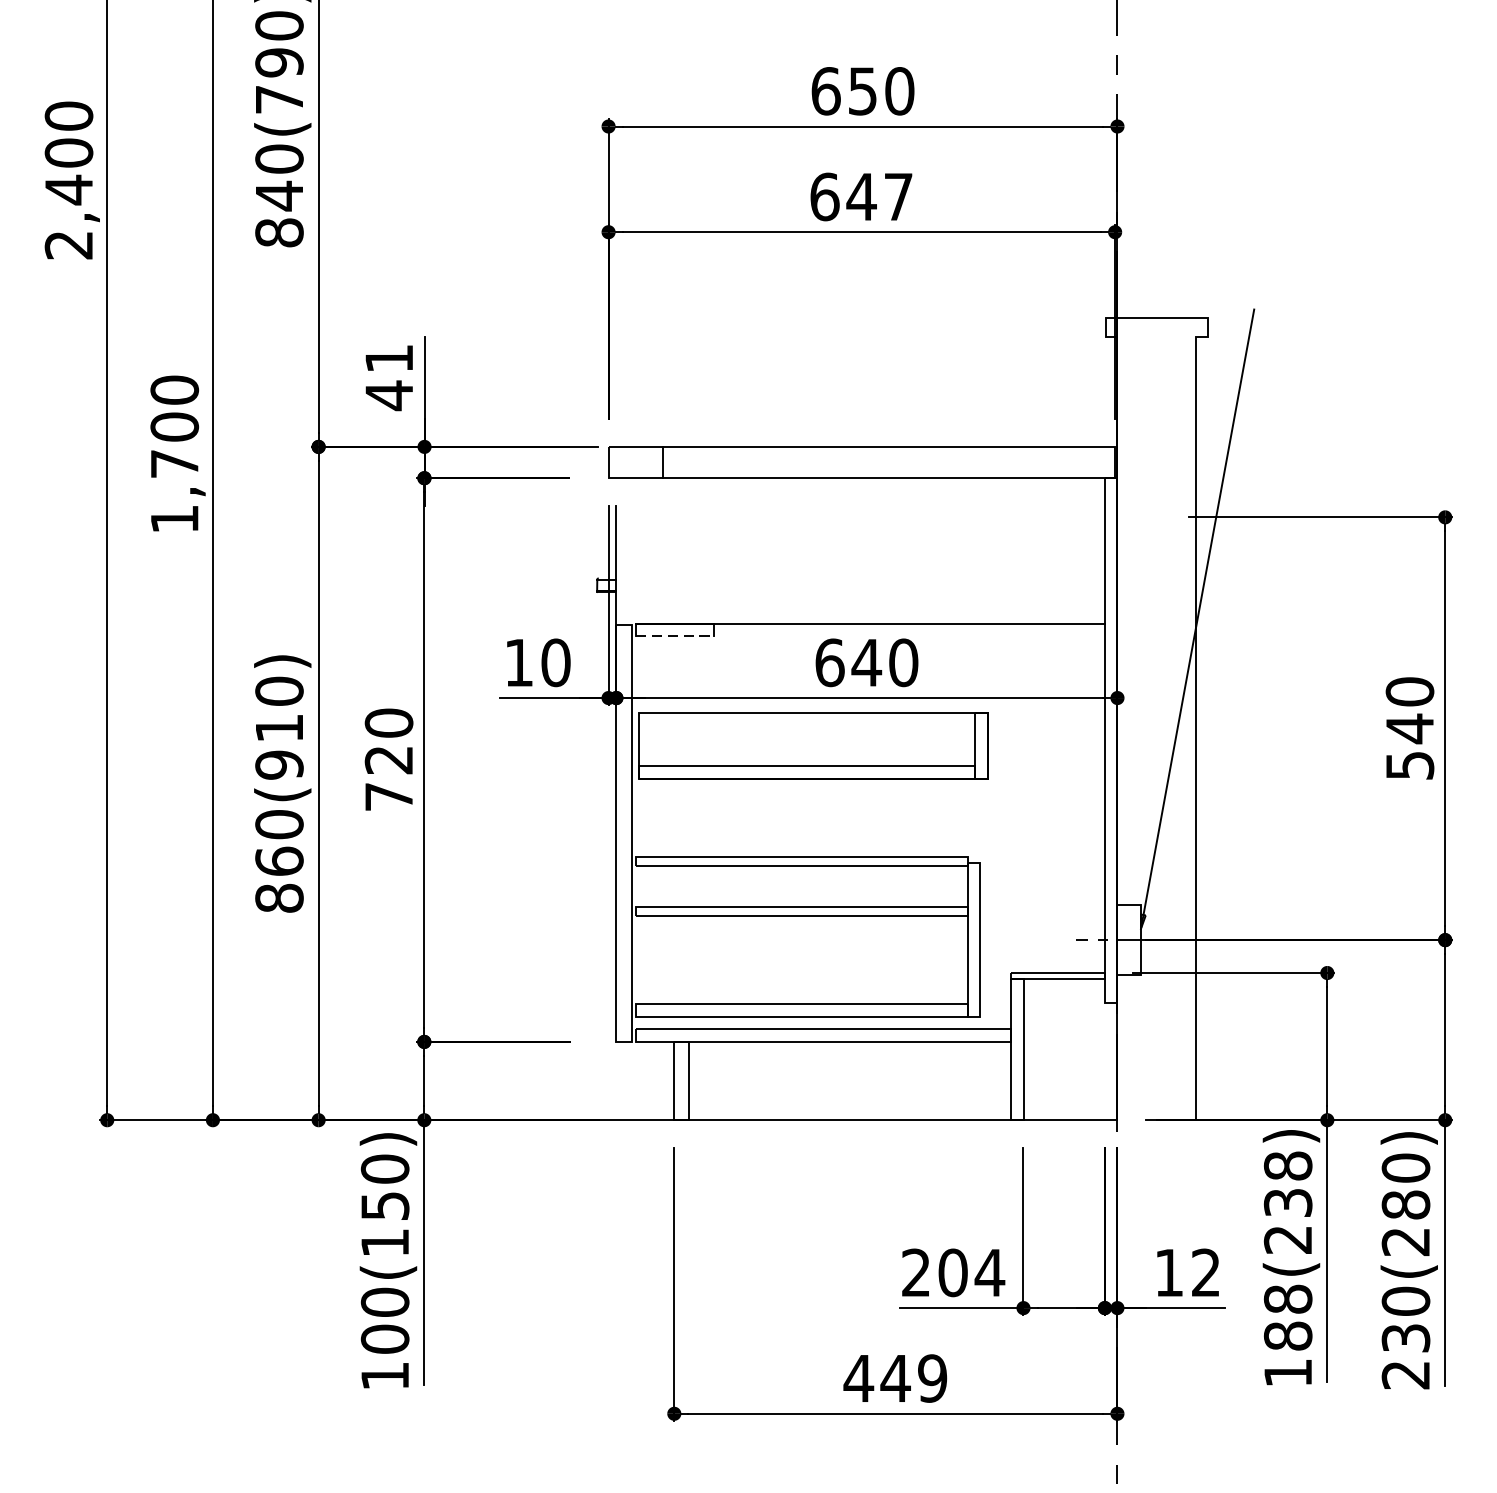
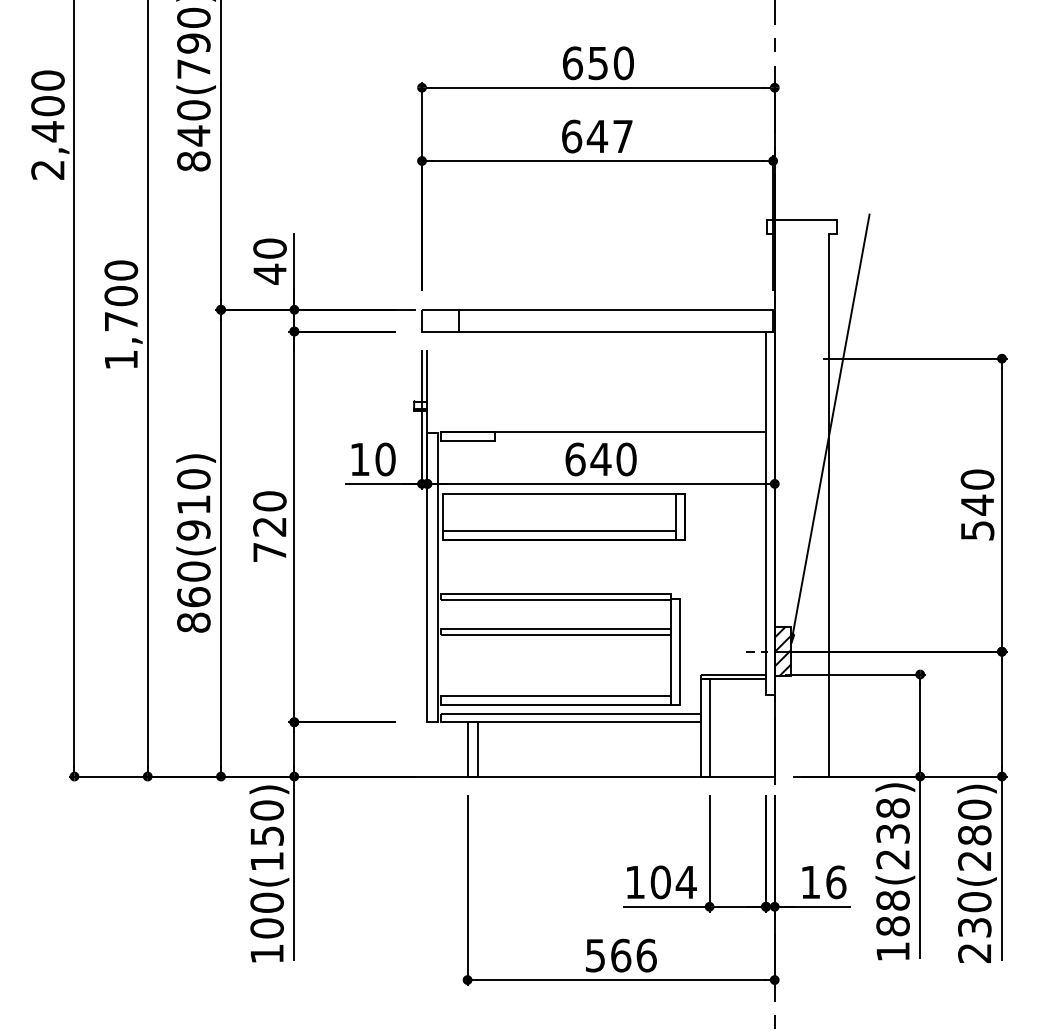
text: (388, 358) -> (269, 248), 41 -> 40
line: (675, 636) -> (468, 441), dashed -> solid
hatch: (1128, 939) -> (782, 651), added
text: (915, 1271) -> (634, 881), 204 -> 104
text: (1206, 1273) -> (836, 882), 12 -> 16
text: (894, 1378) -> (620, 955), 449 -> 566

